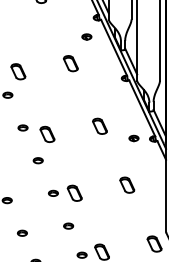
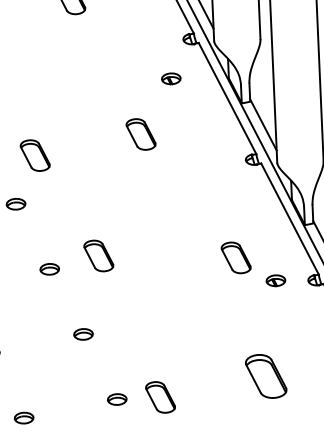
part: (99, 125) -> (235, 256), moved
part: (47, 133) -> (98, 254), moved
part: (127, 184) -> (266, 374), size x1.4

